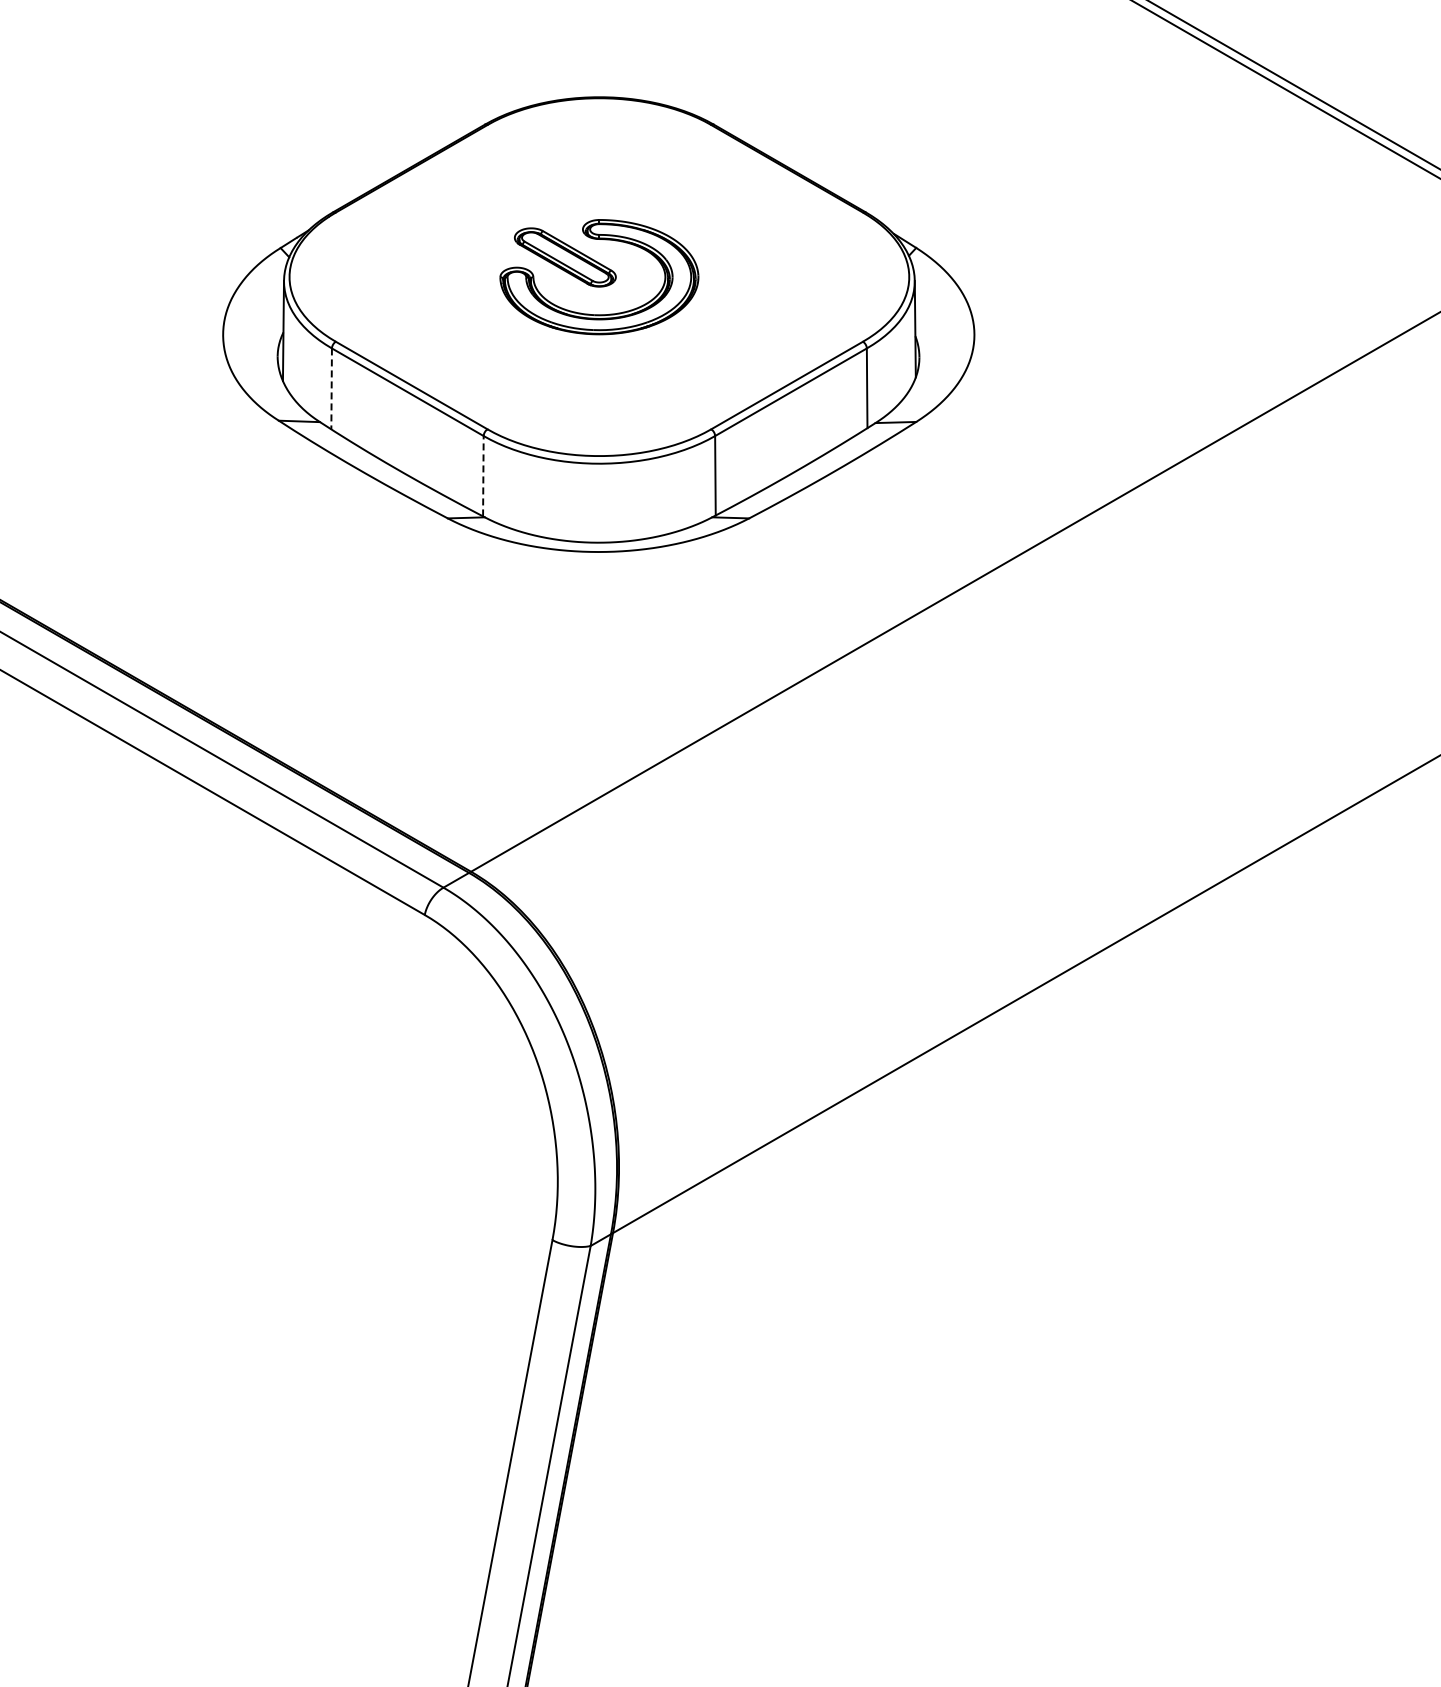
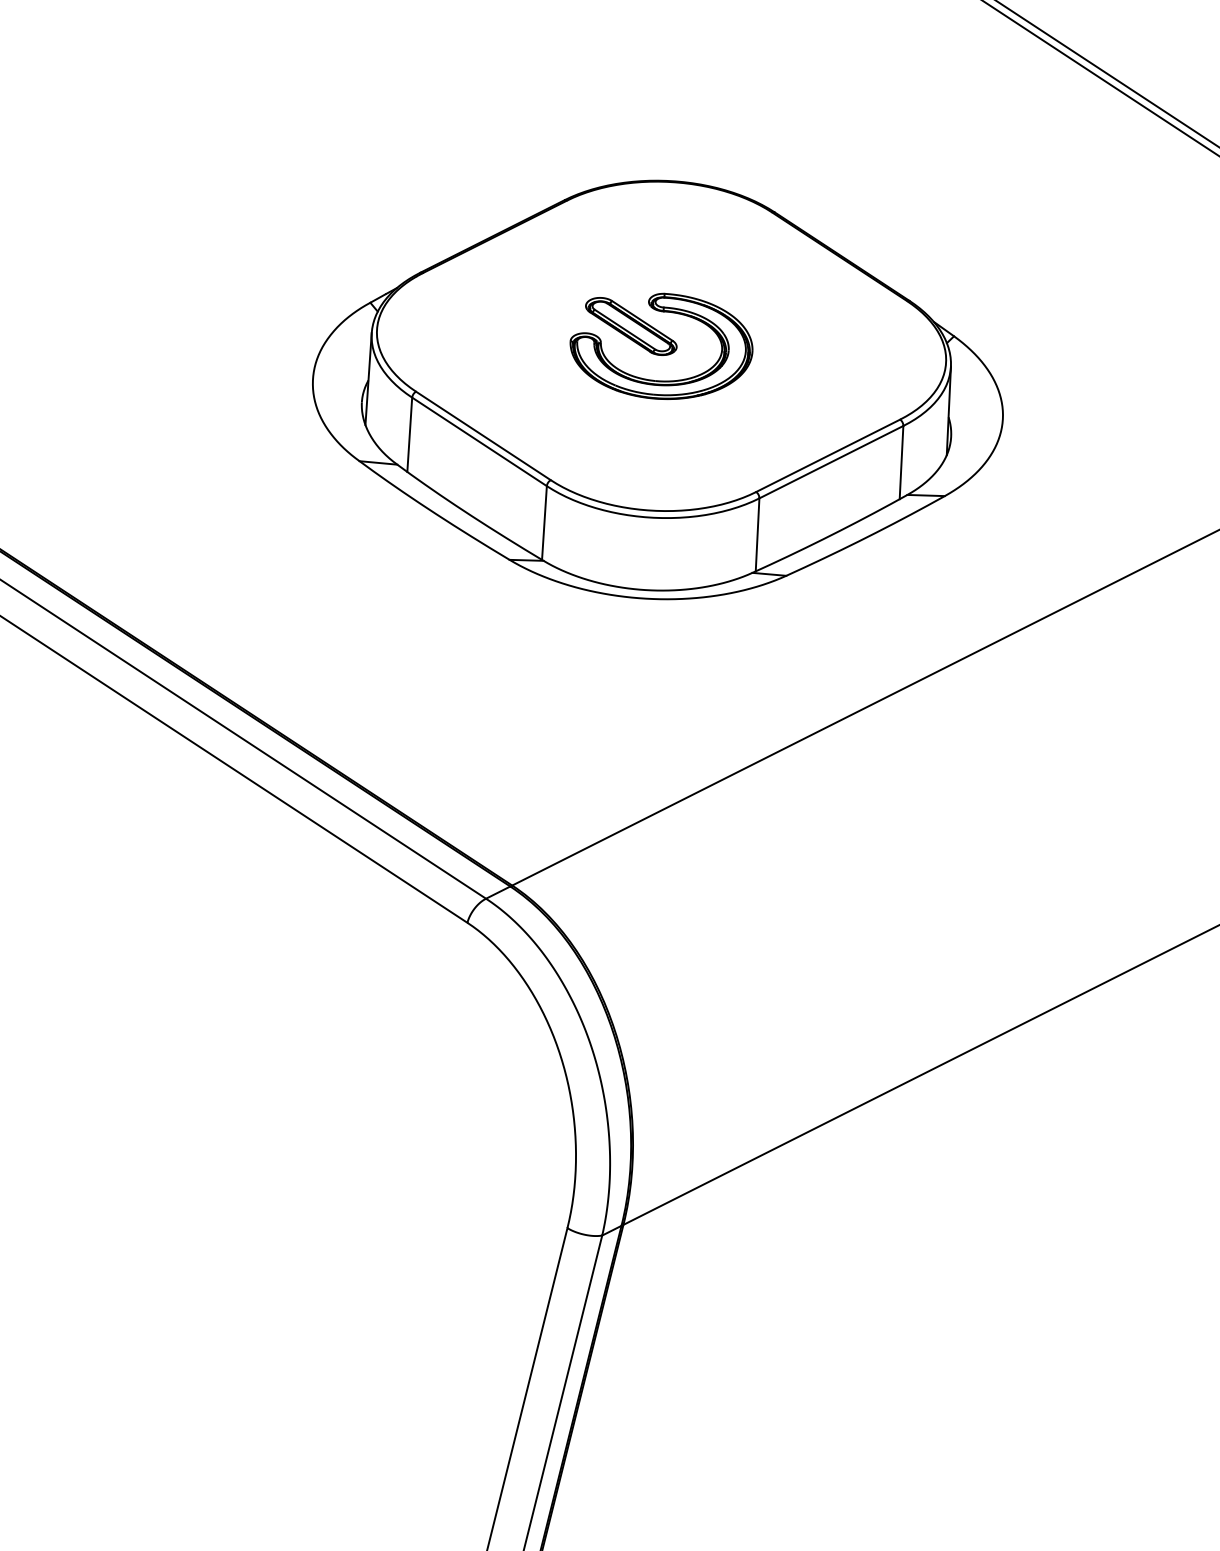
line: (331, 389) -> (409, 435), dashed -> solid
line: (483, 475) -> (544, 522), dashed -> solid

